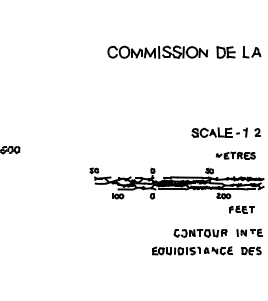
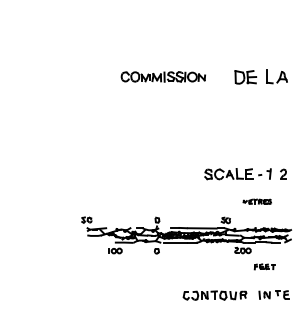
part: (157, 51) -> (162, 76), size x0.7
part: (235, 155) -> (257, 201), size x0.6
part: (241, 209) -> (264, 266), size x0.7

